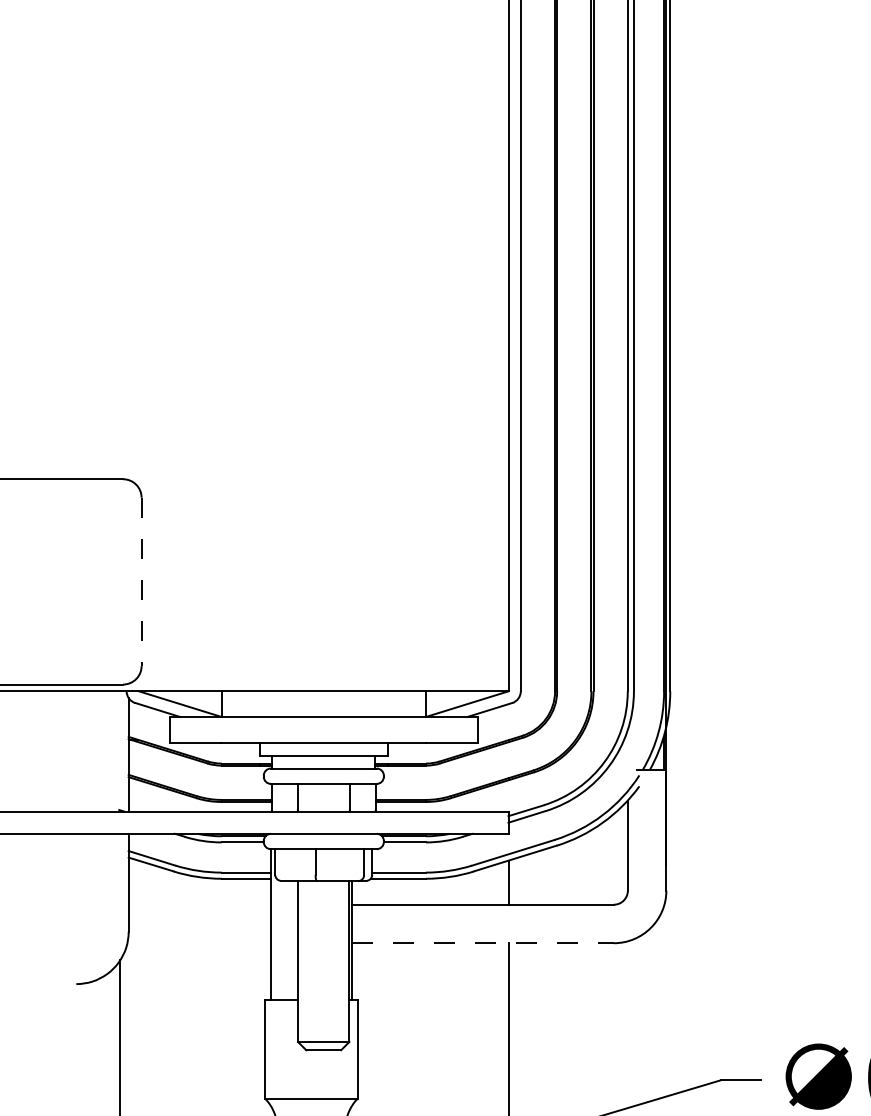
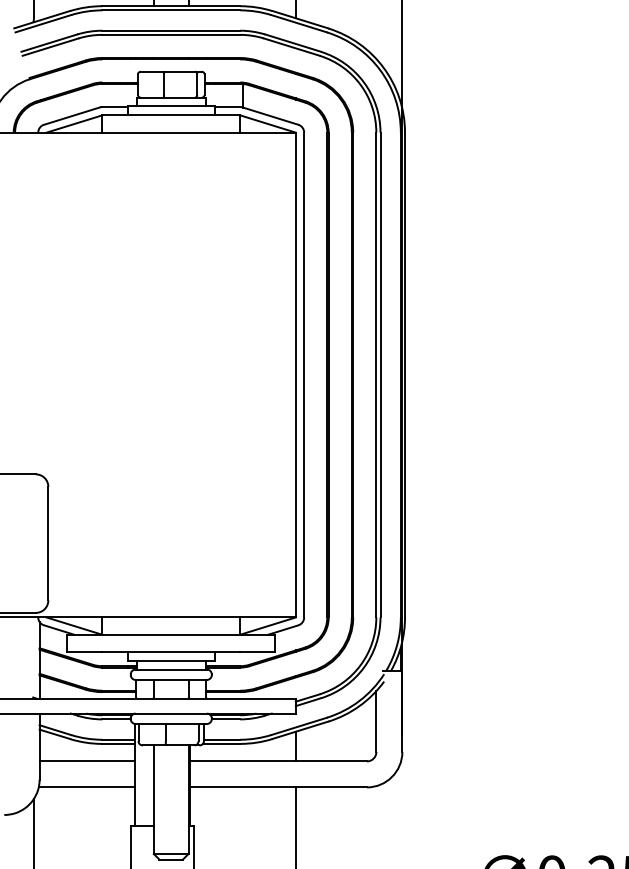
line: (141, 581) -> (48, 543), dashed -> solid
line: (199, 904) -> (87, 761), added
line: (198, 943) -> (86, 787), added
line: (484, 943) -> (279, 787), dashed -> solid

